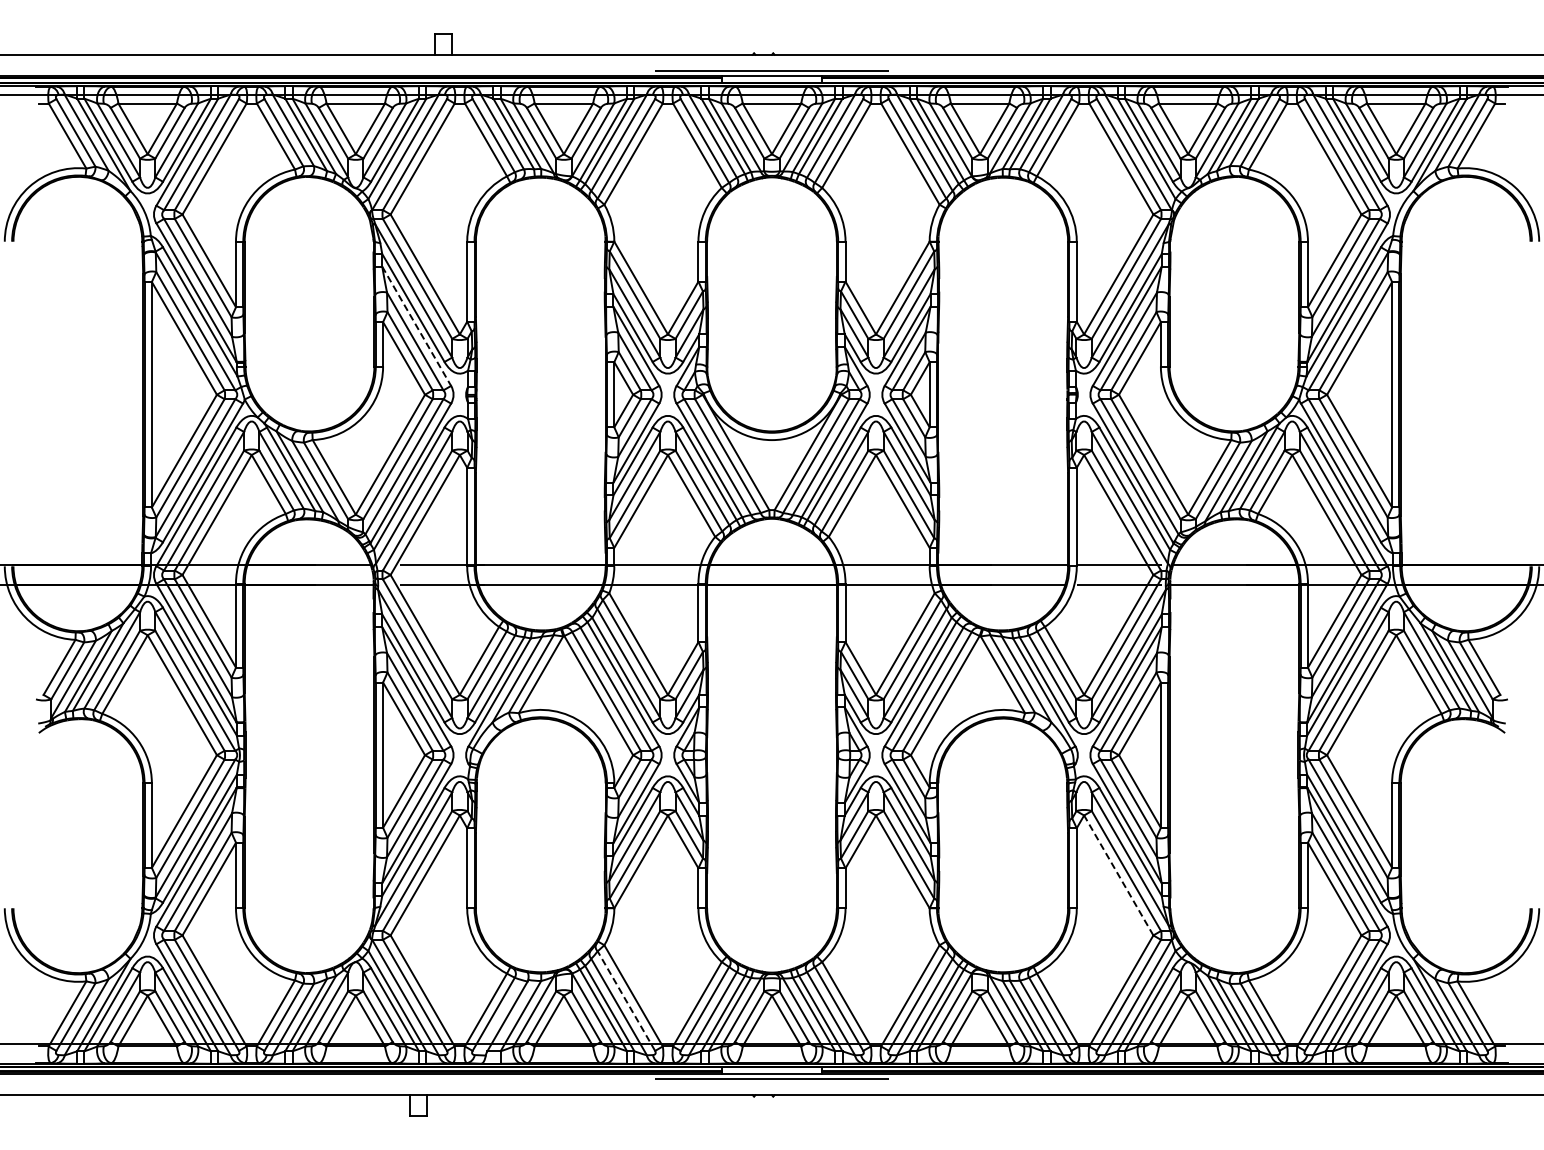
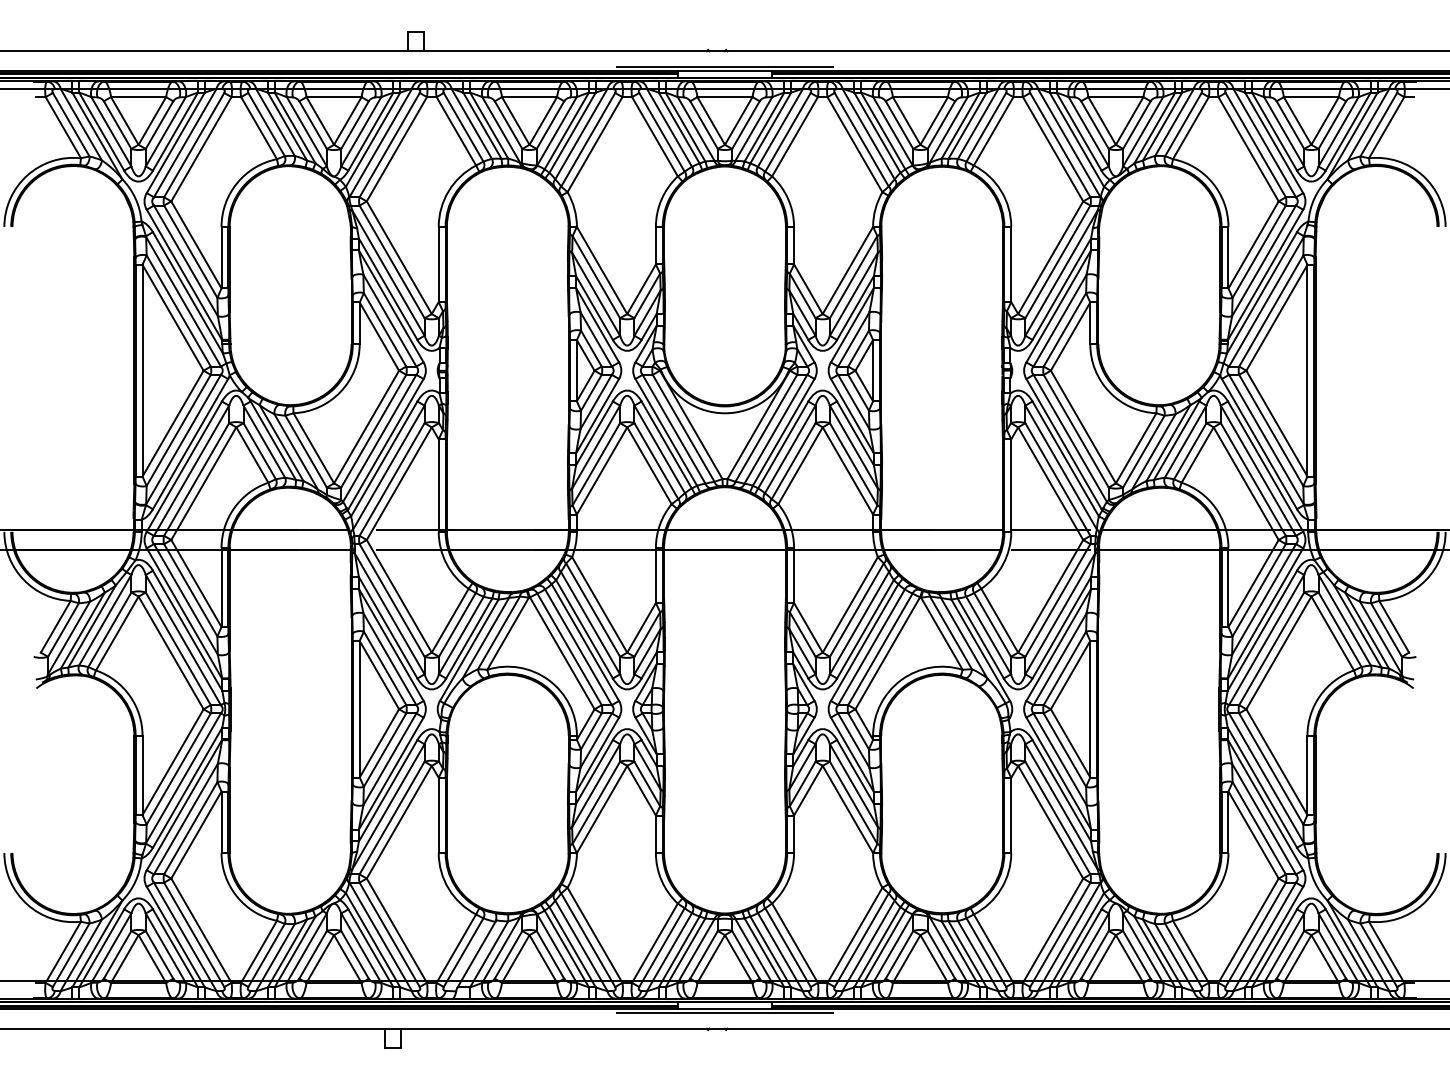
line: (416, 326) -> (391, 306), dashed -> solid
line: (1118, 875) -> (1050, 822), dashed -> solid
line: (626, 1001) -> (588, 940), dashed -> solid

